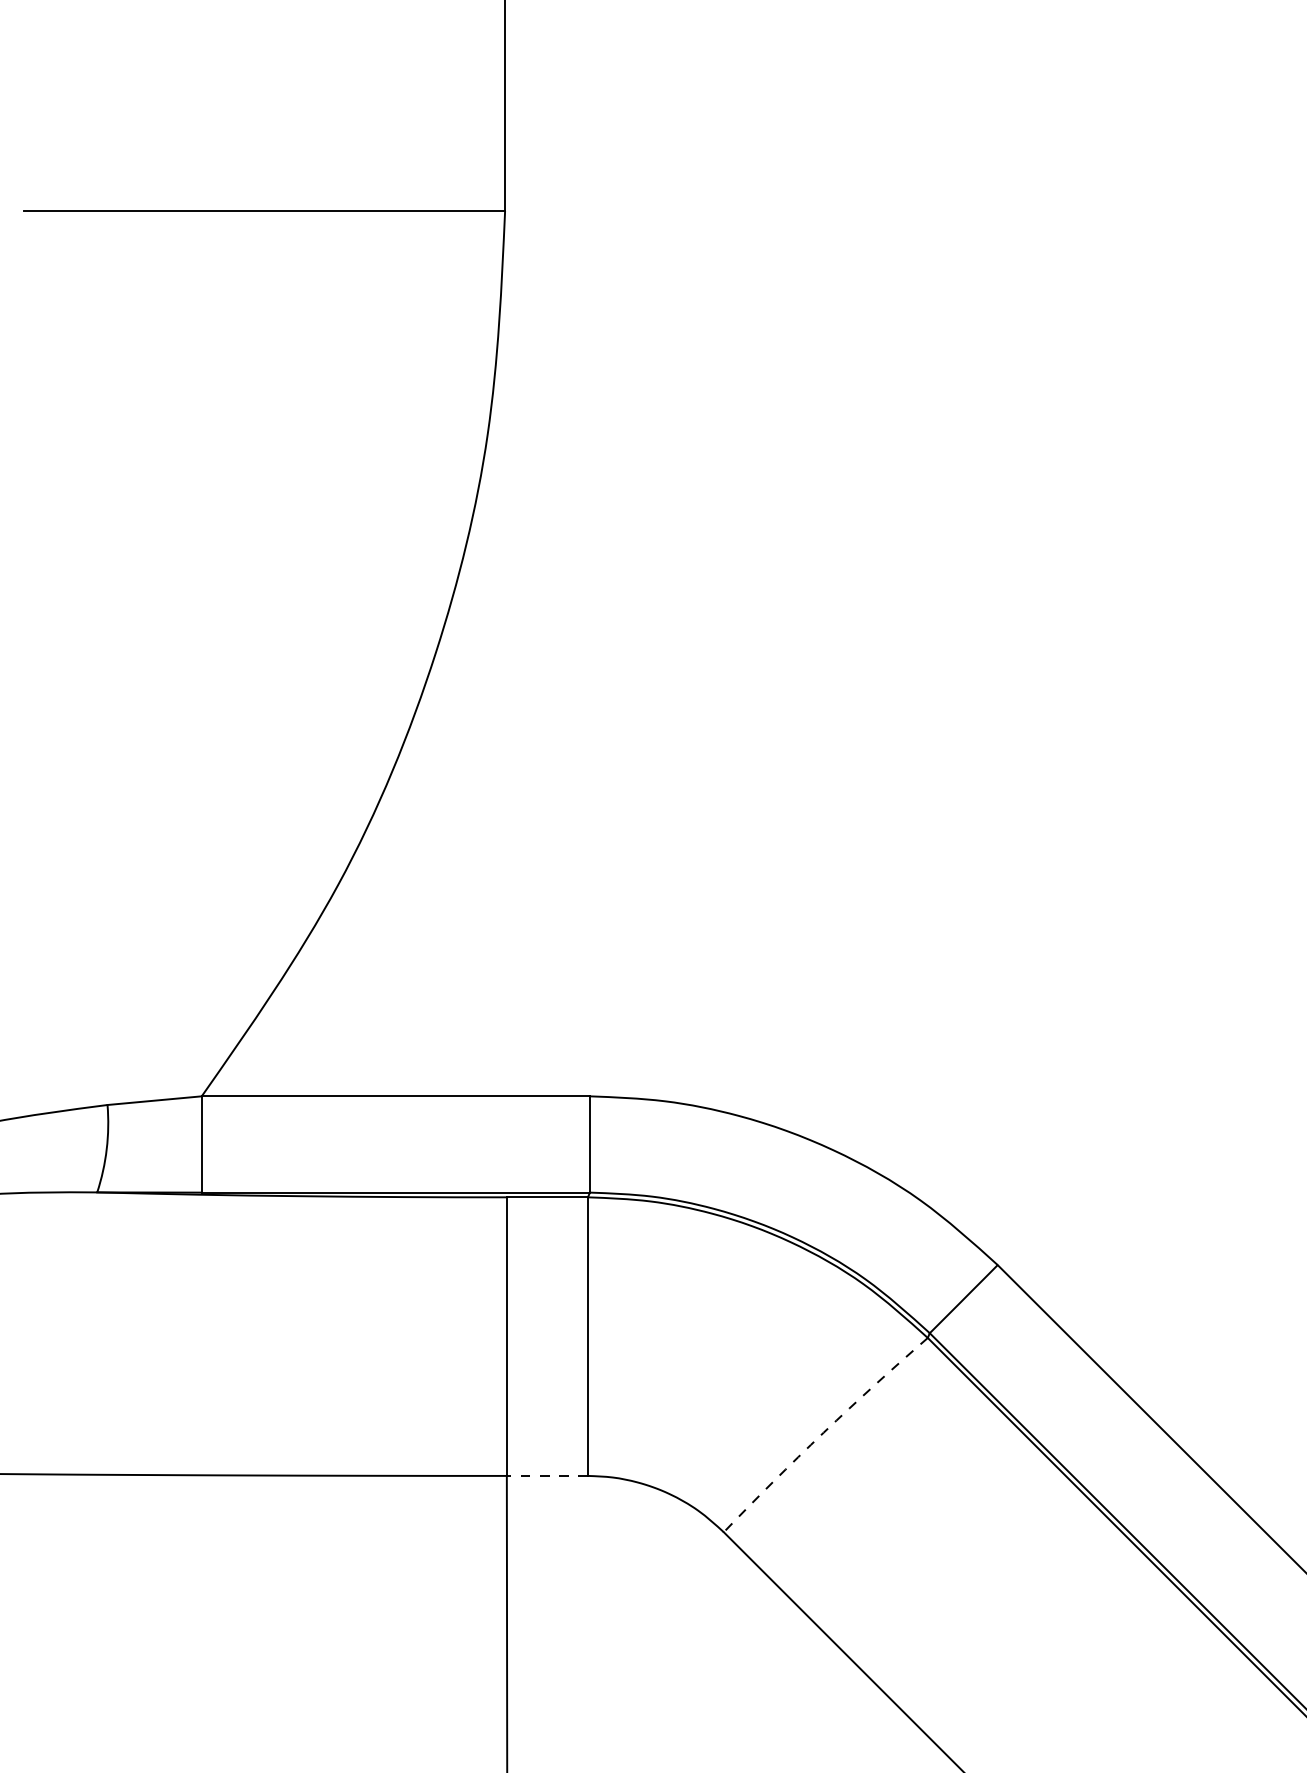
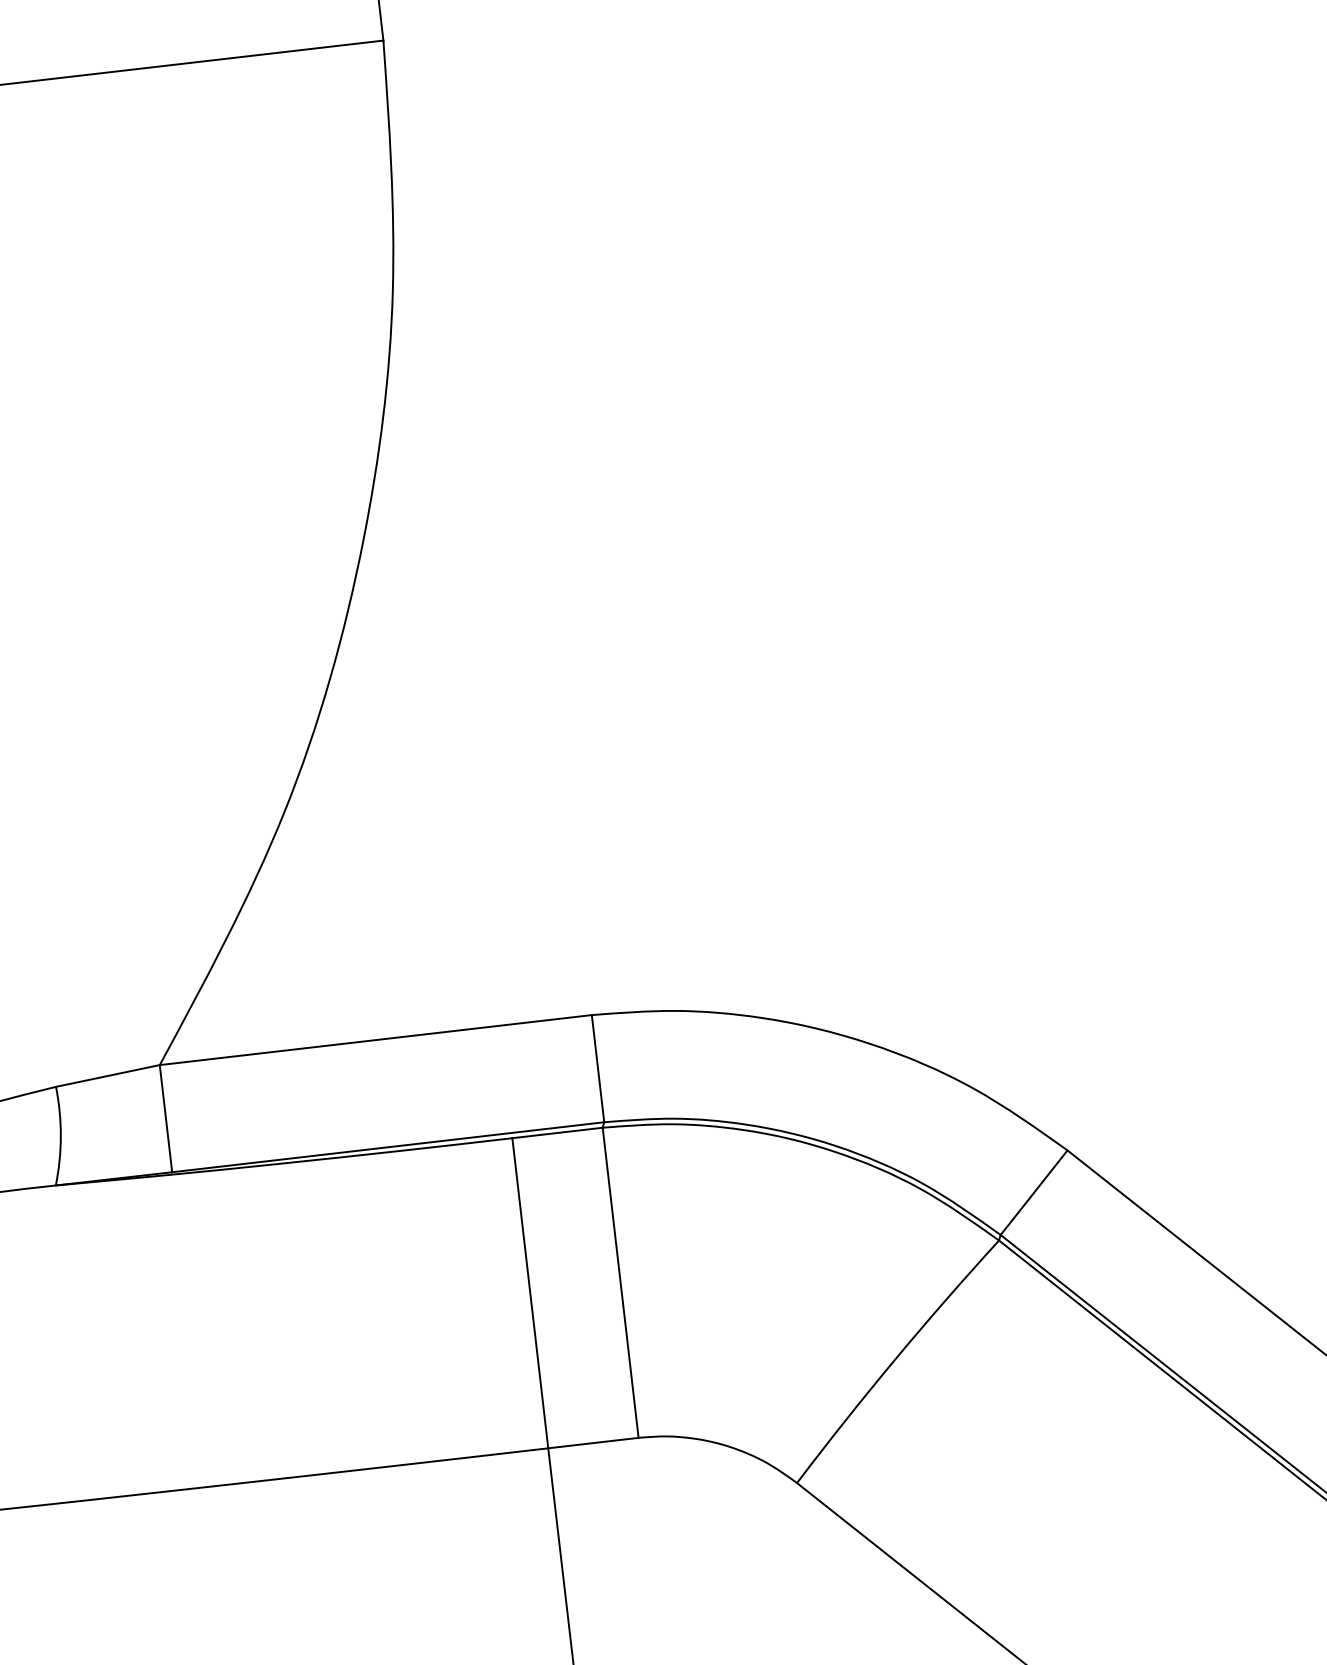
arc: (823, 1432) -> (895, 1359), dashed -> solid
line: (547, 1475) -> (593, 1442), dashed -> solid

